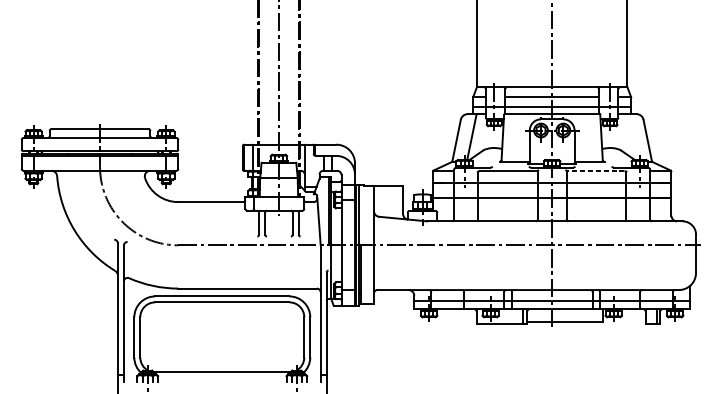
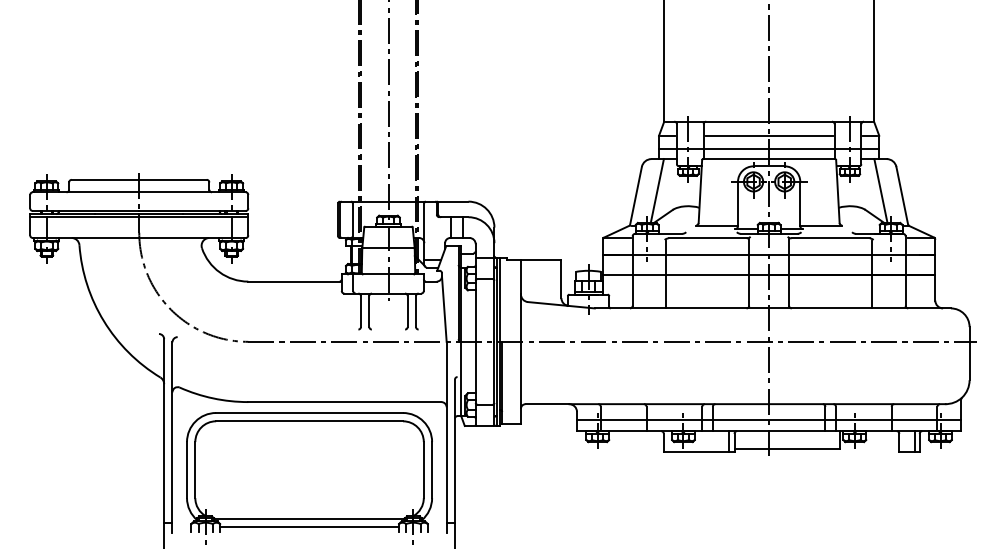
line: (632, 136) -> (880, 190), added
line: (596, 171) -> (830, 238), dashed -> solid
line: (222, 378) -> (309, 527), added

